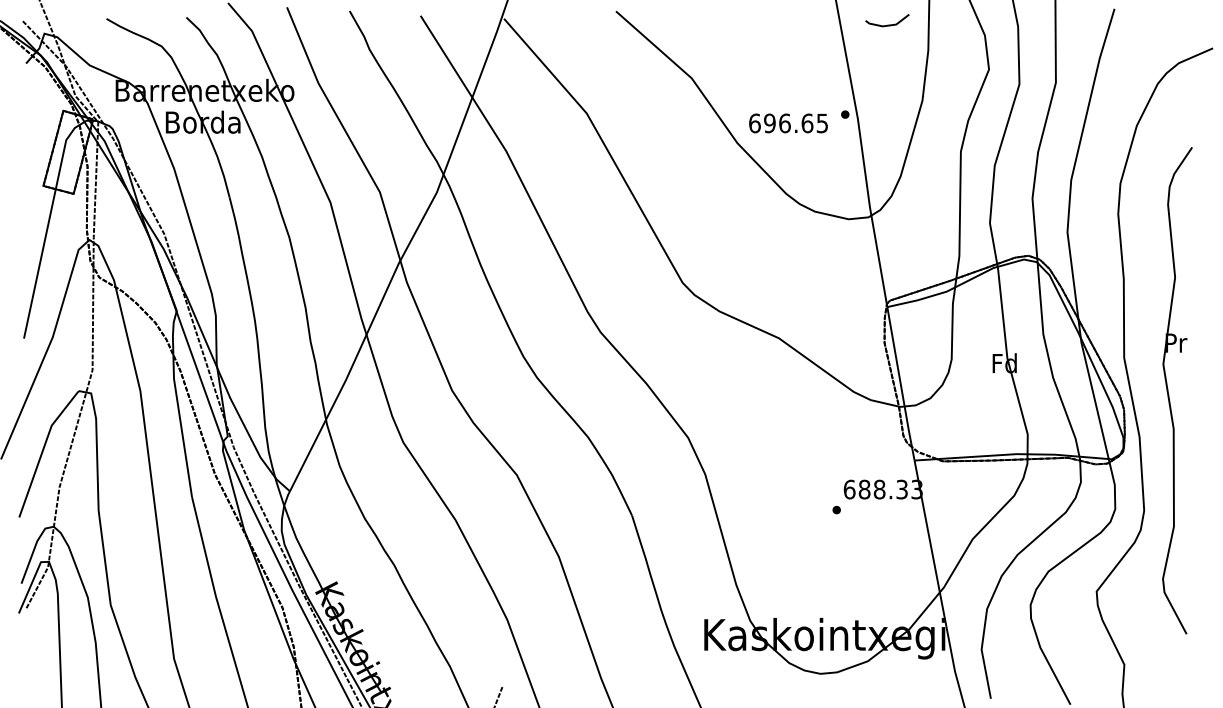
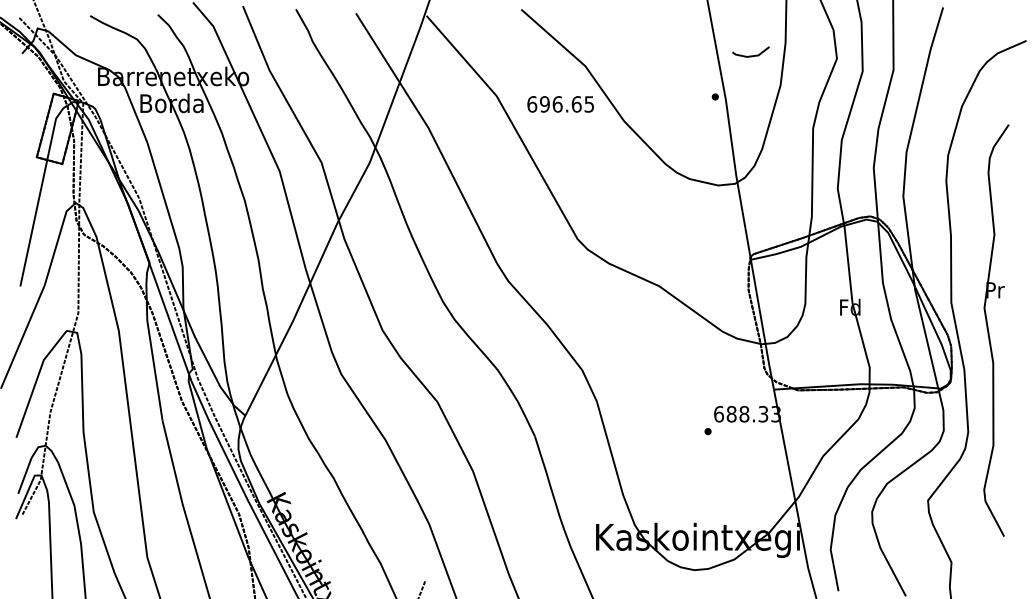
line: (887, 24) -> (751, 55), moved
text: (788, 123) -> (560, 104), moved

